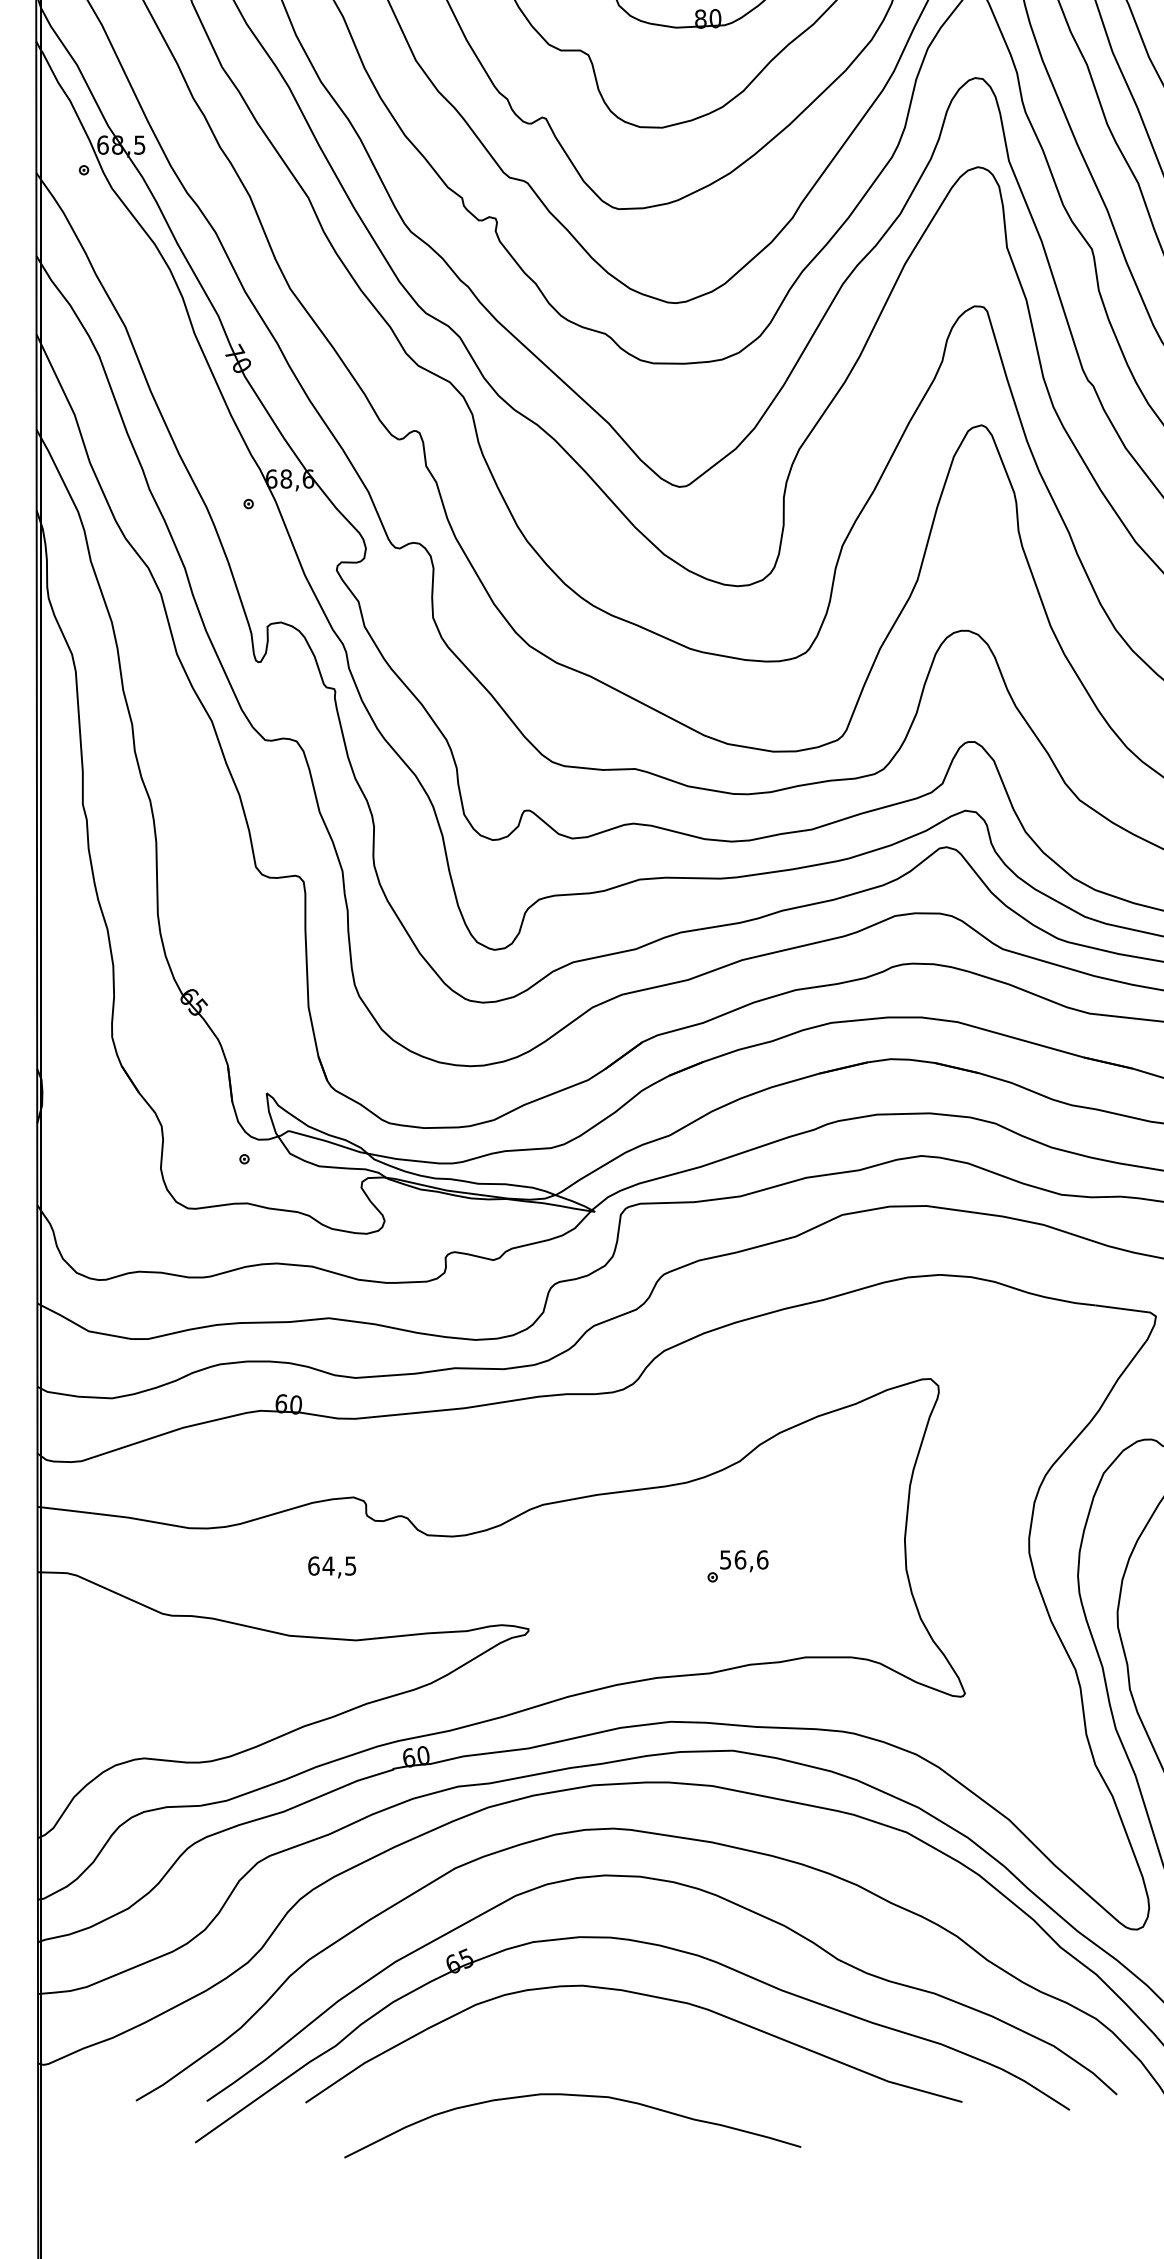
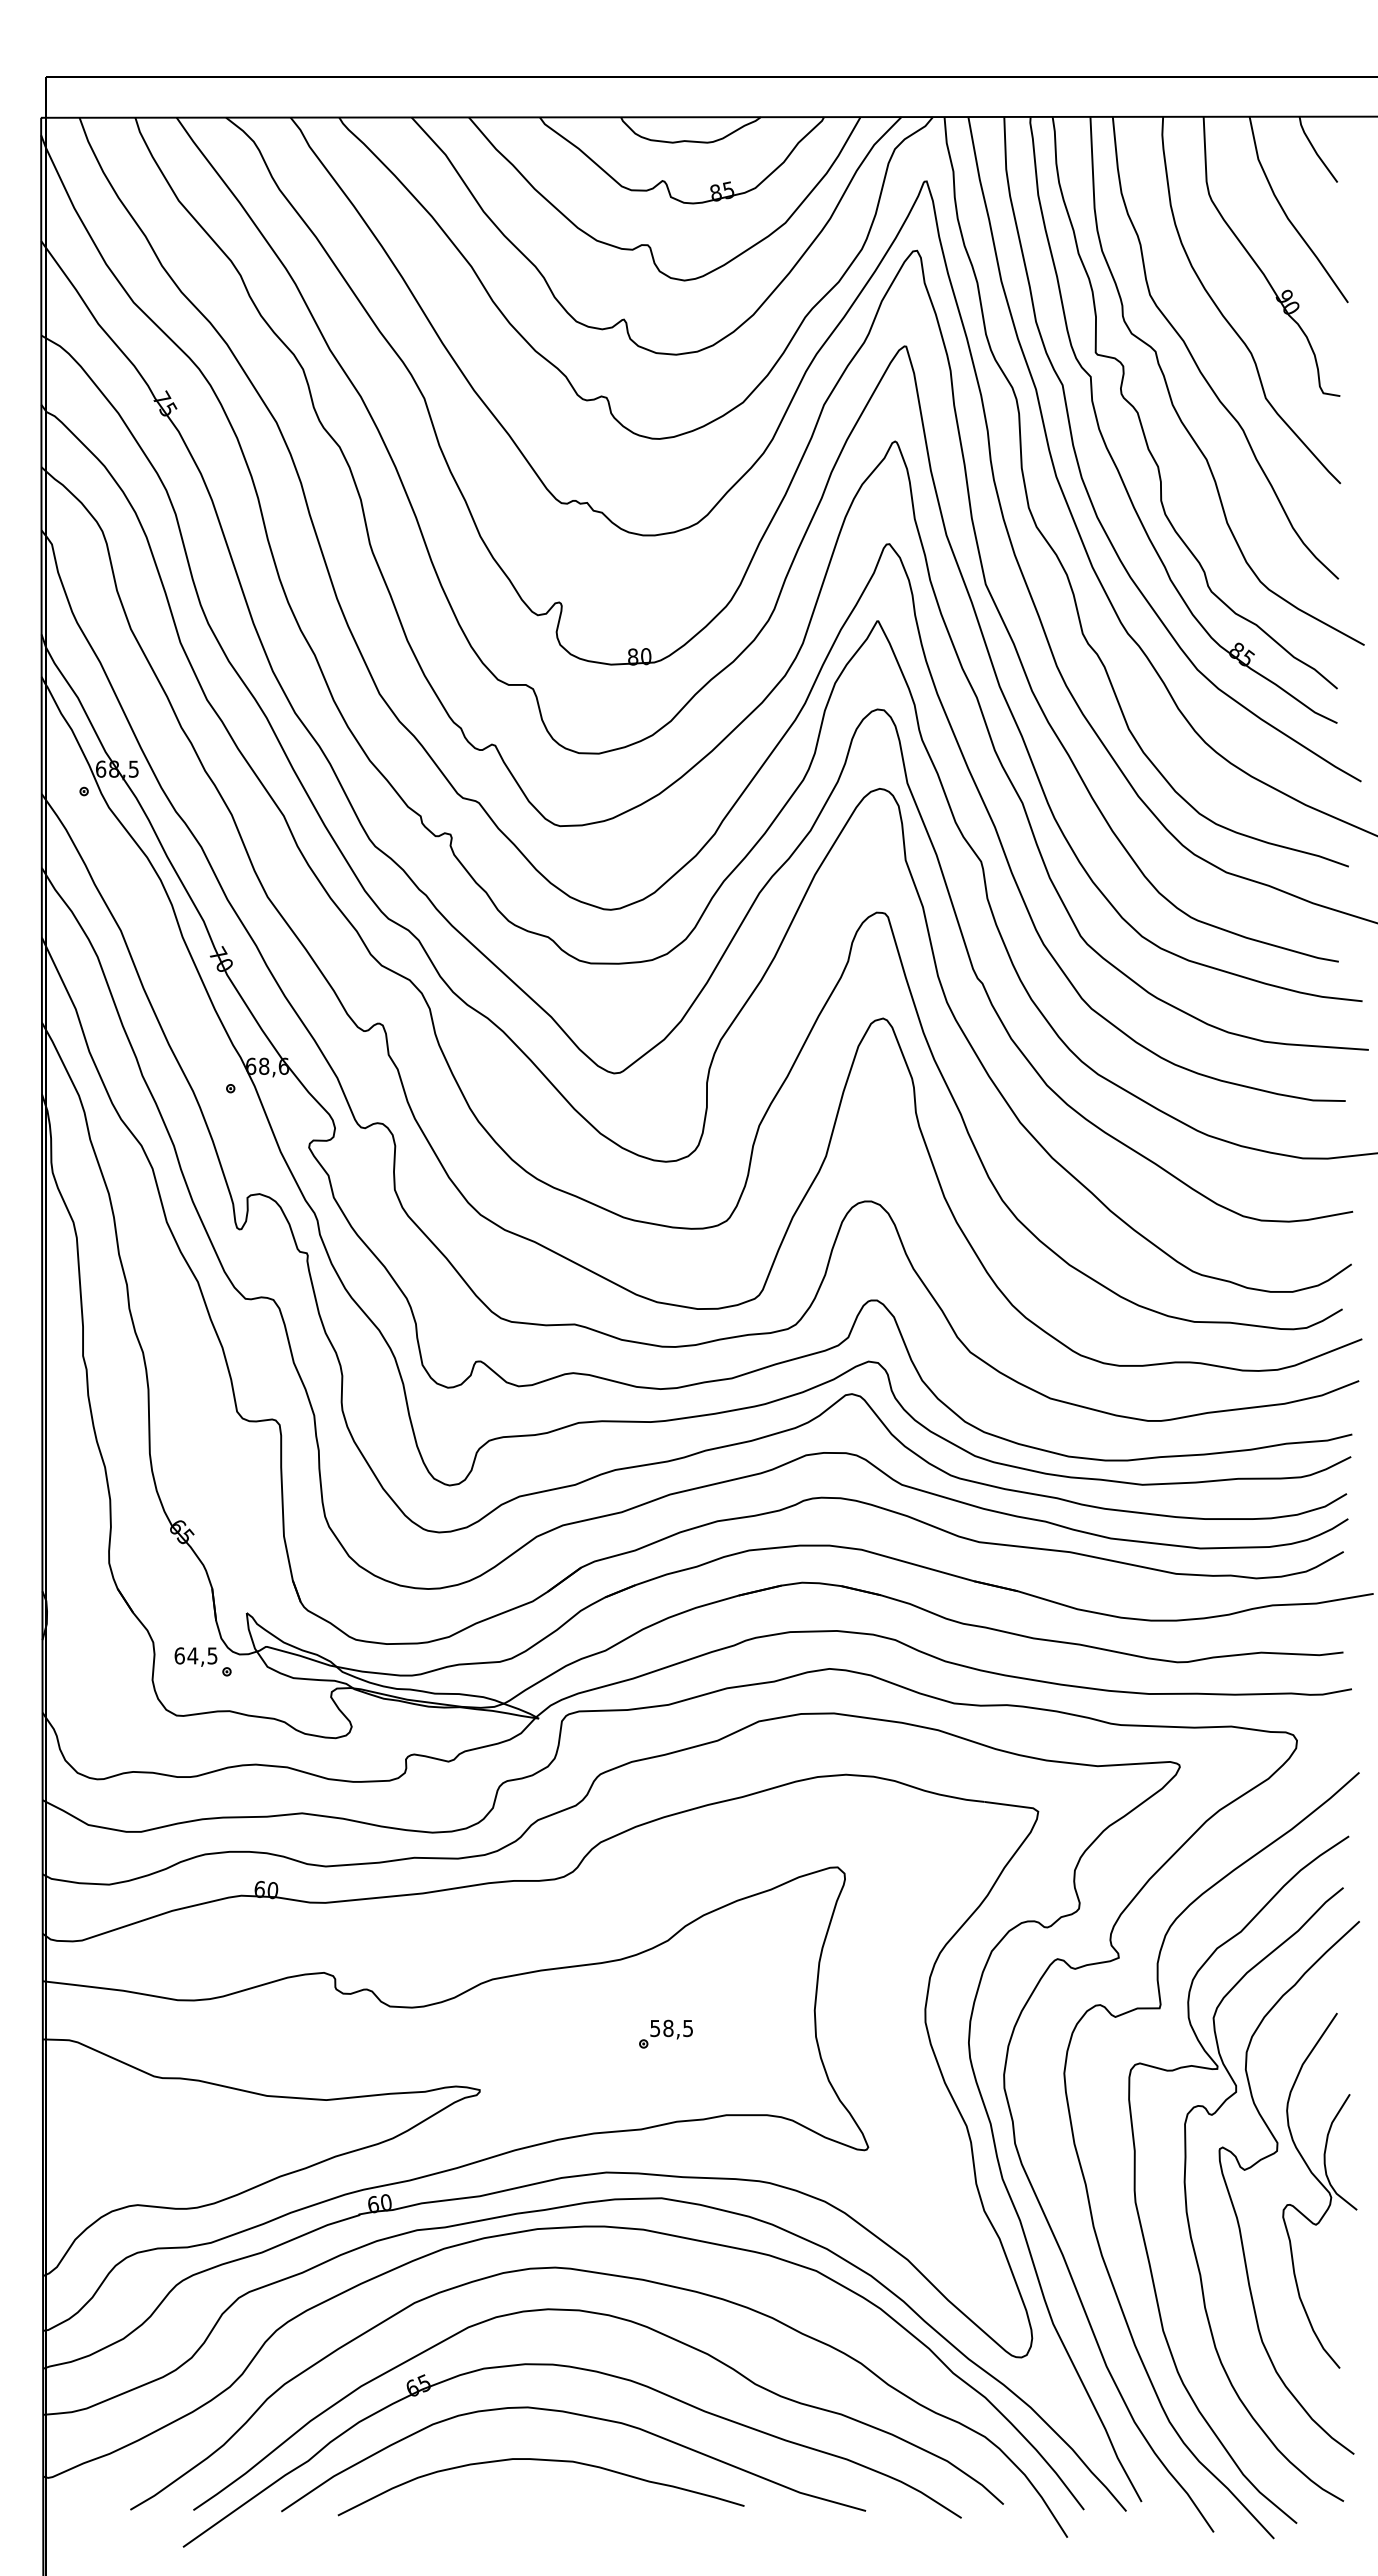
text: (751, 1559) -> (678, 2028), 56,6 -> 58,5
text: (331, 1566) -> (195, 1656), moved
curve: (572, 2095) -> (540, 2460), moved

